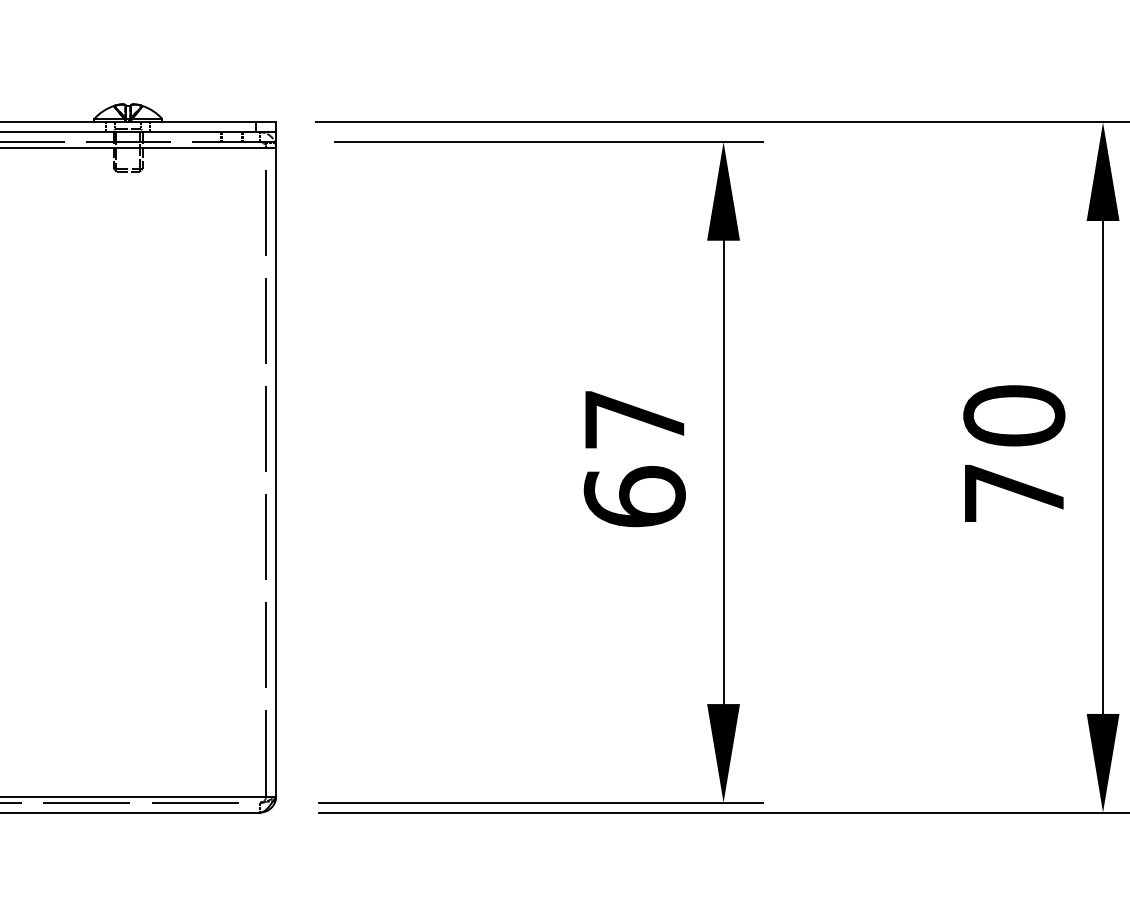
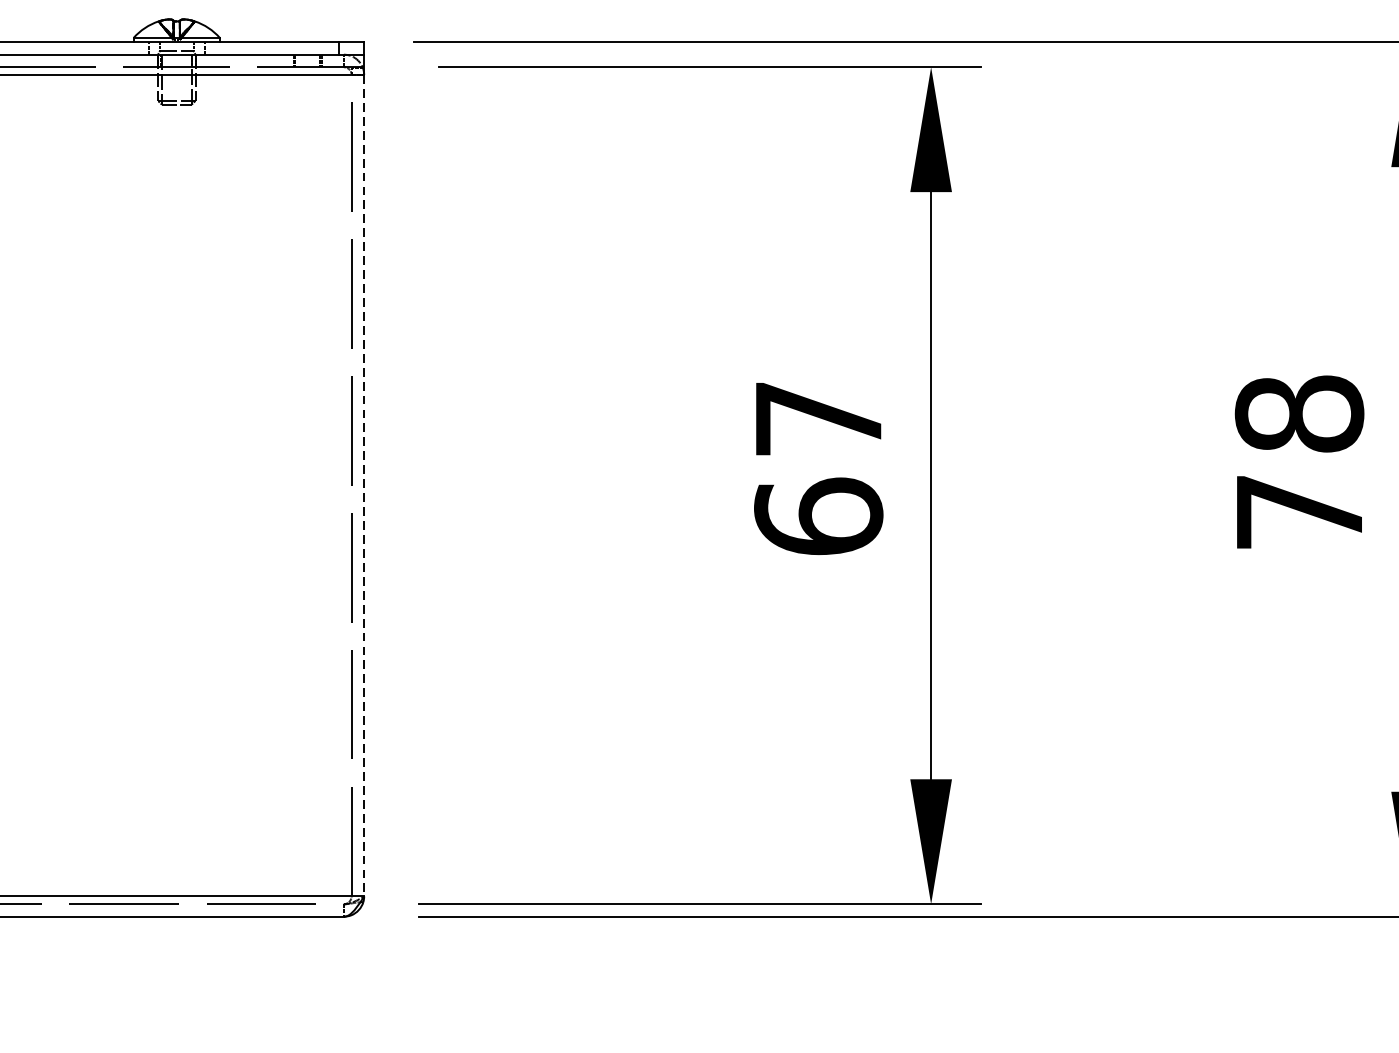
text: (1014, 415) -> (1299, 413), 70 -> 78
line: (276, 472) -> (364, 485), solid -> dashed

